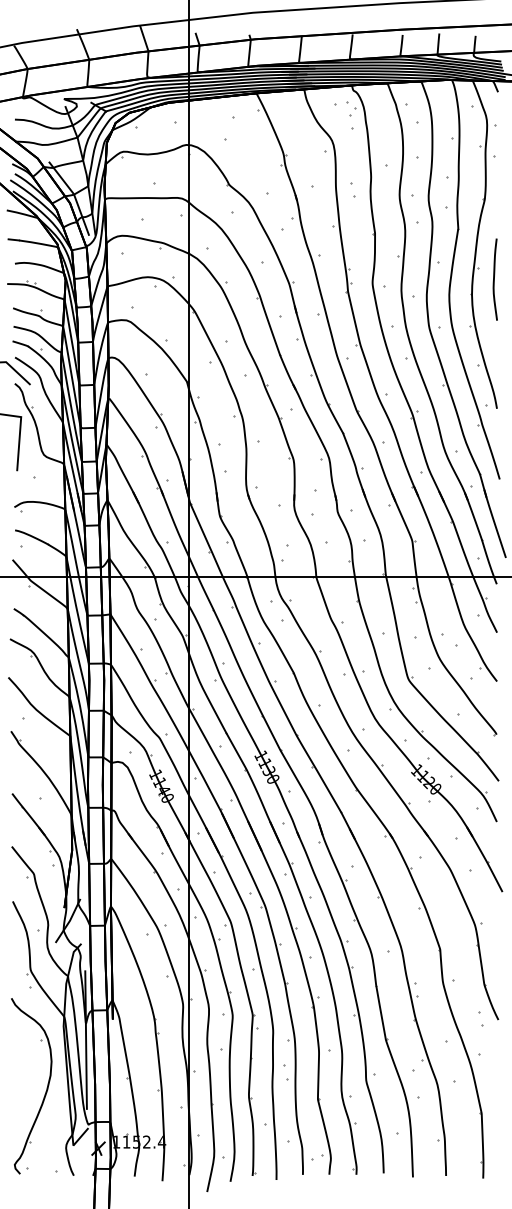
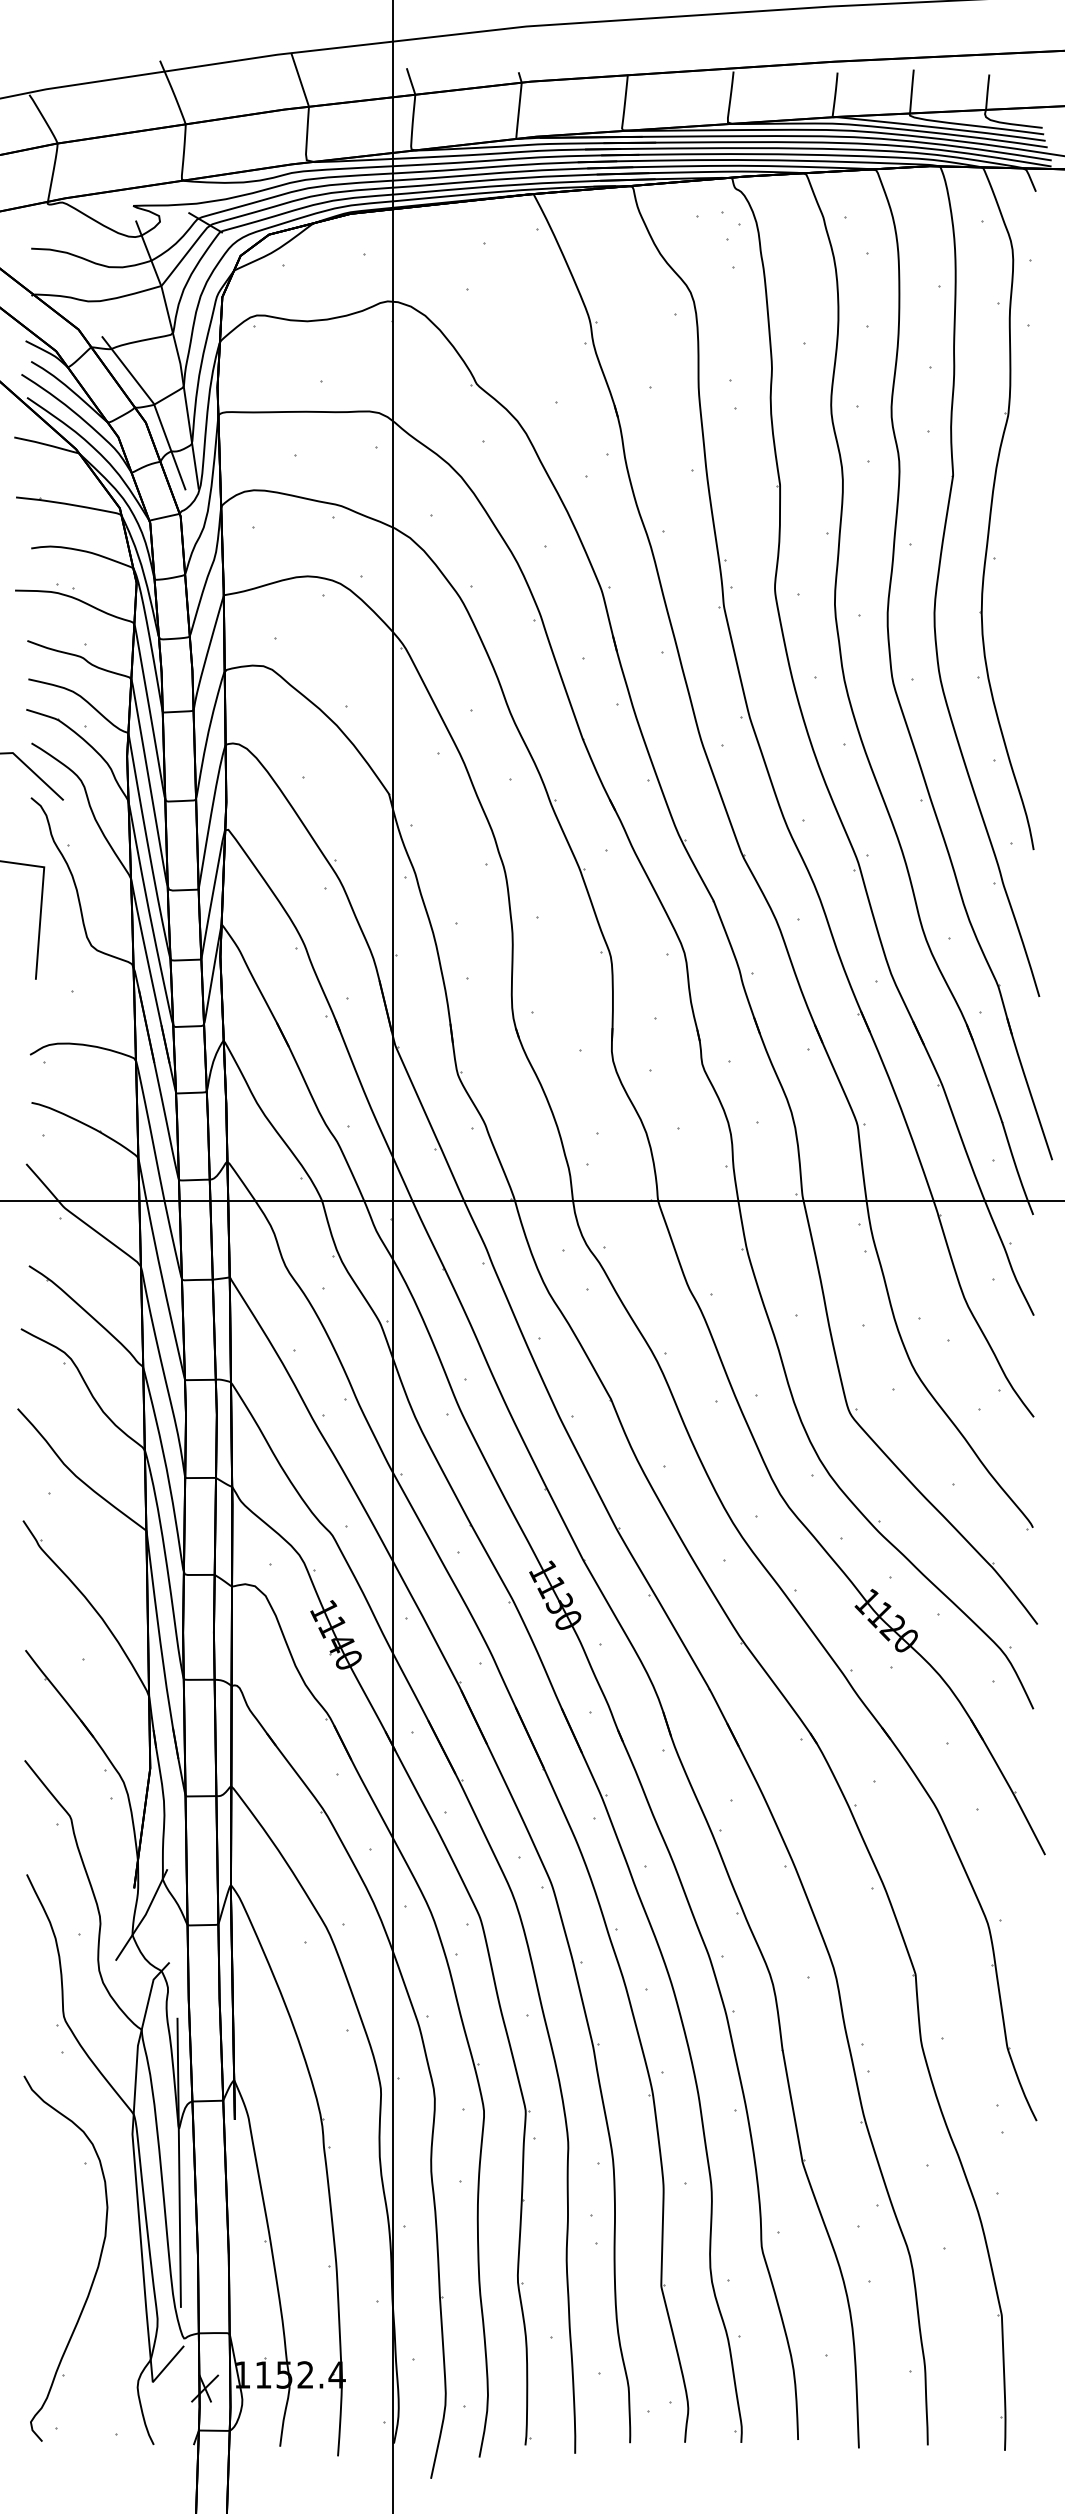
curve: (494, 279) -> (1028, 581), removed

